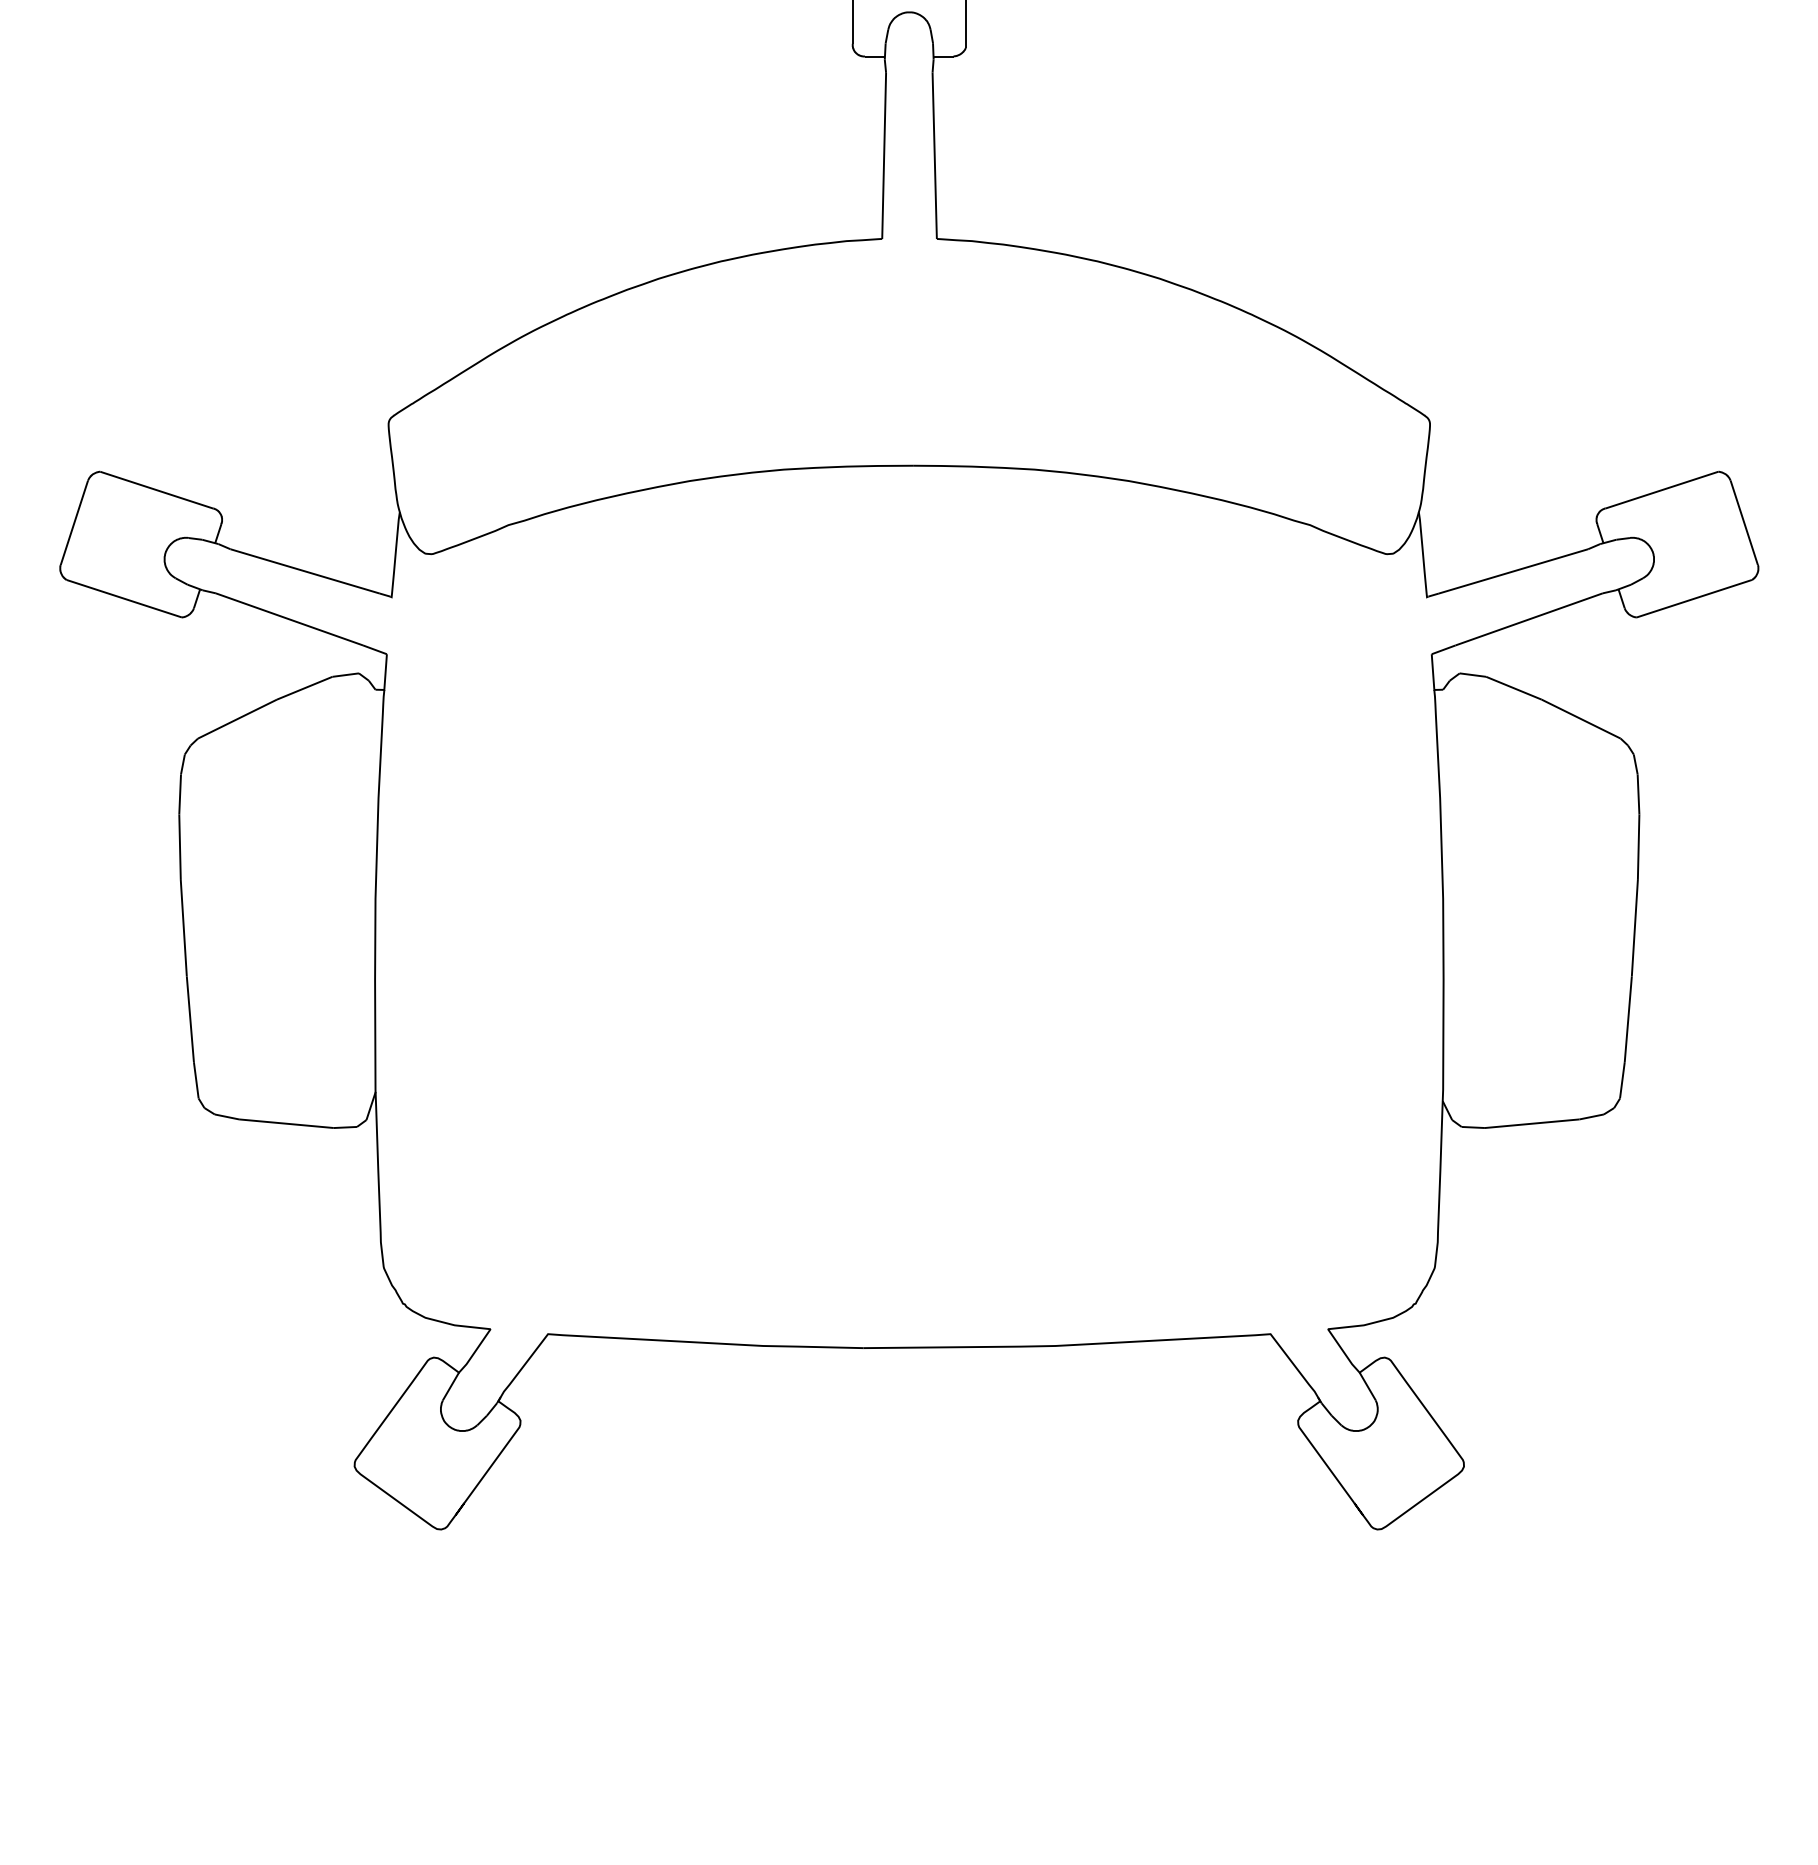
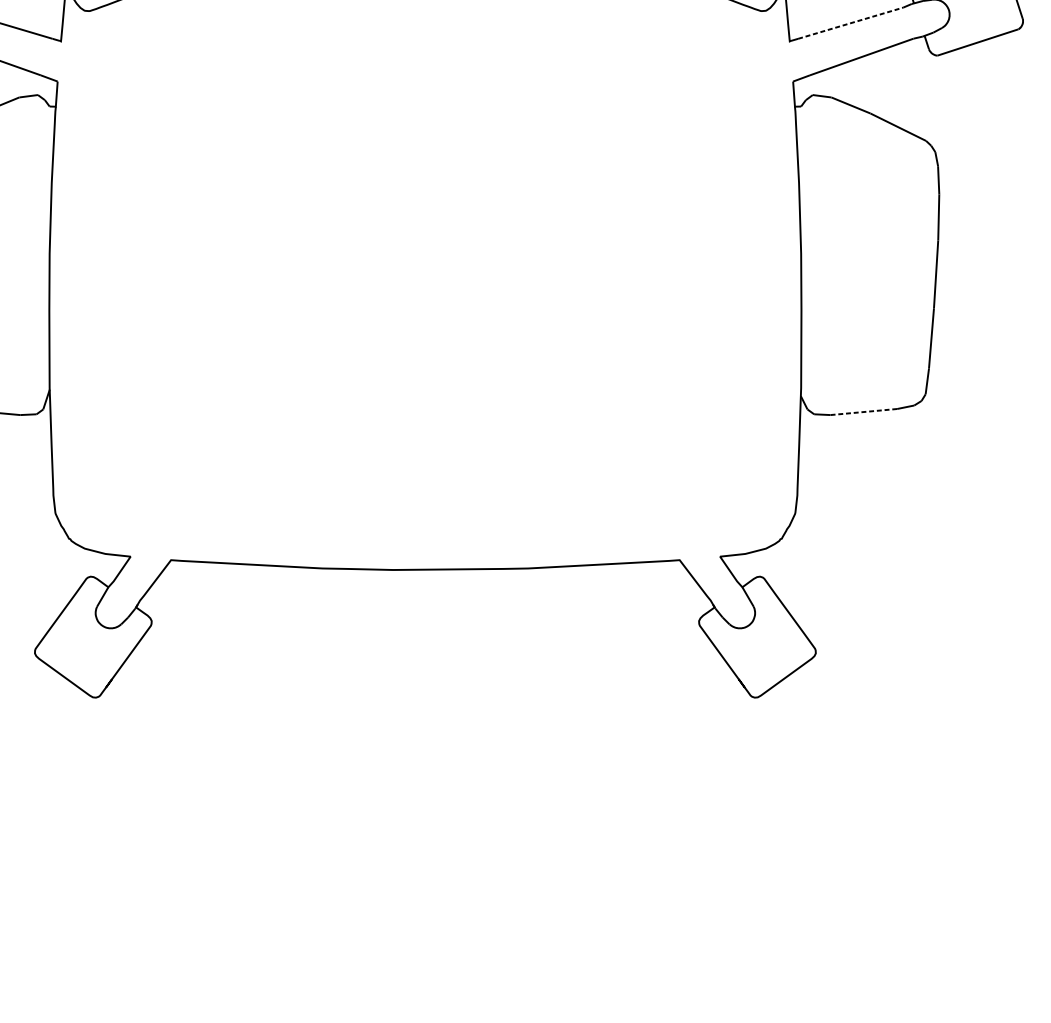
line: (1513, 571) -> (850, 23), solid -> dashed
line: (1532, 1123) -> (864, 411), solid -> dashed

